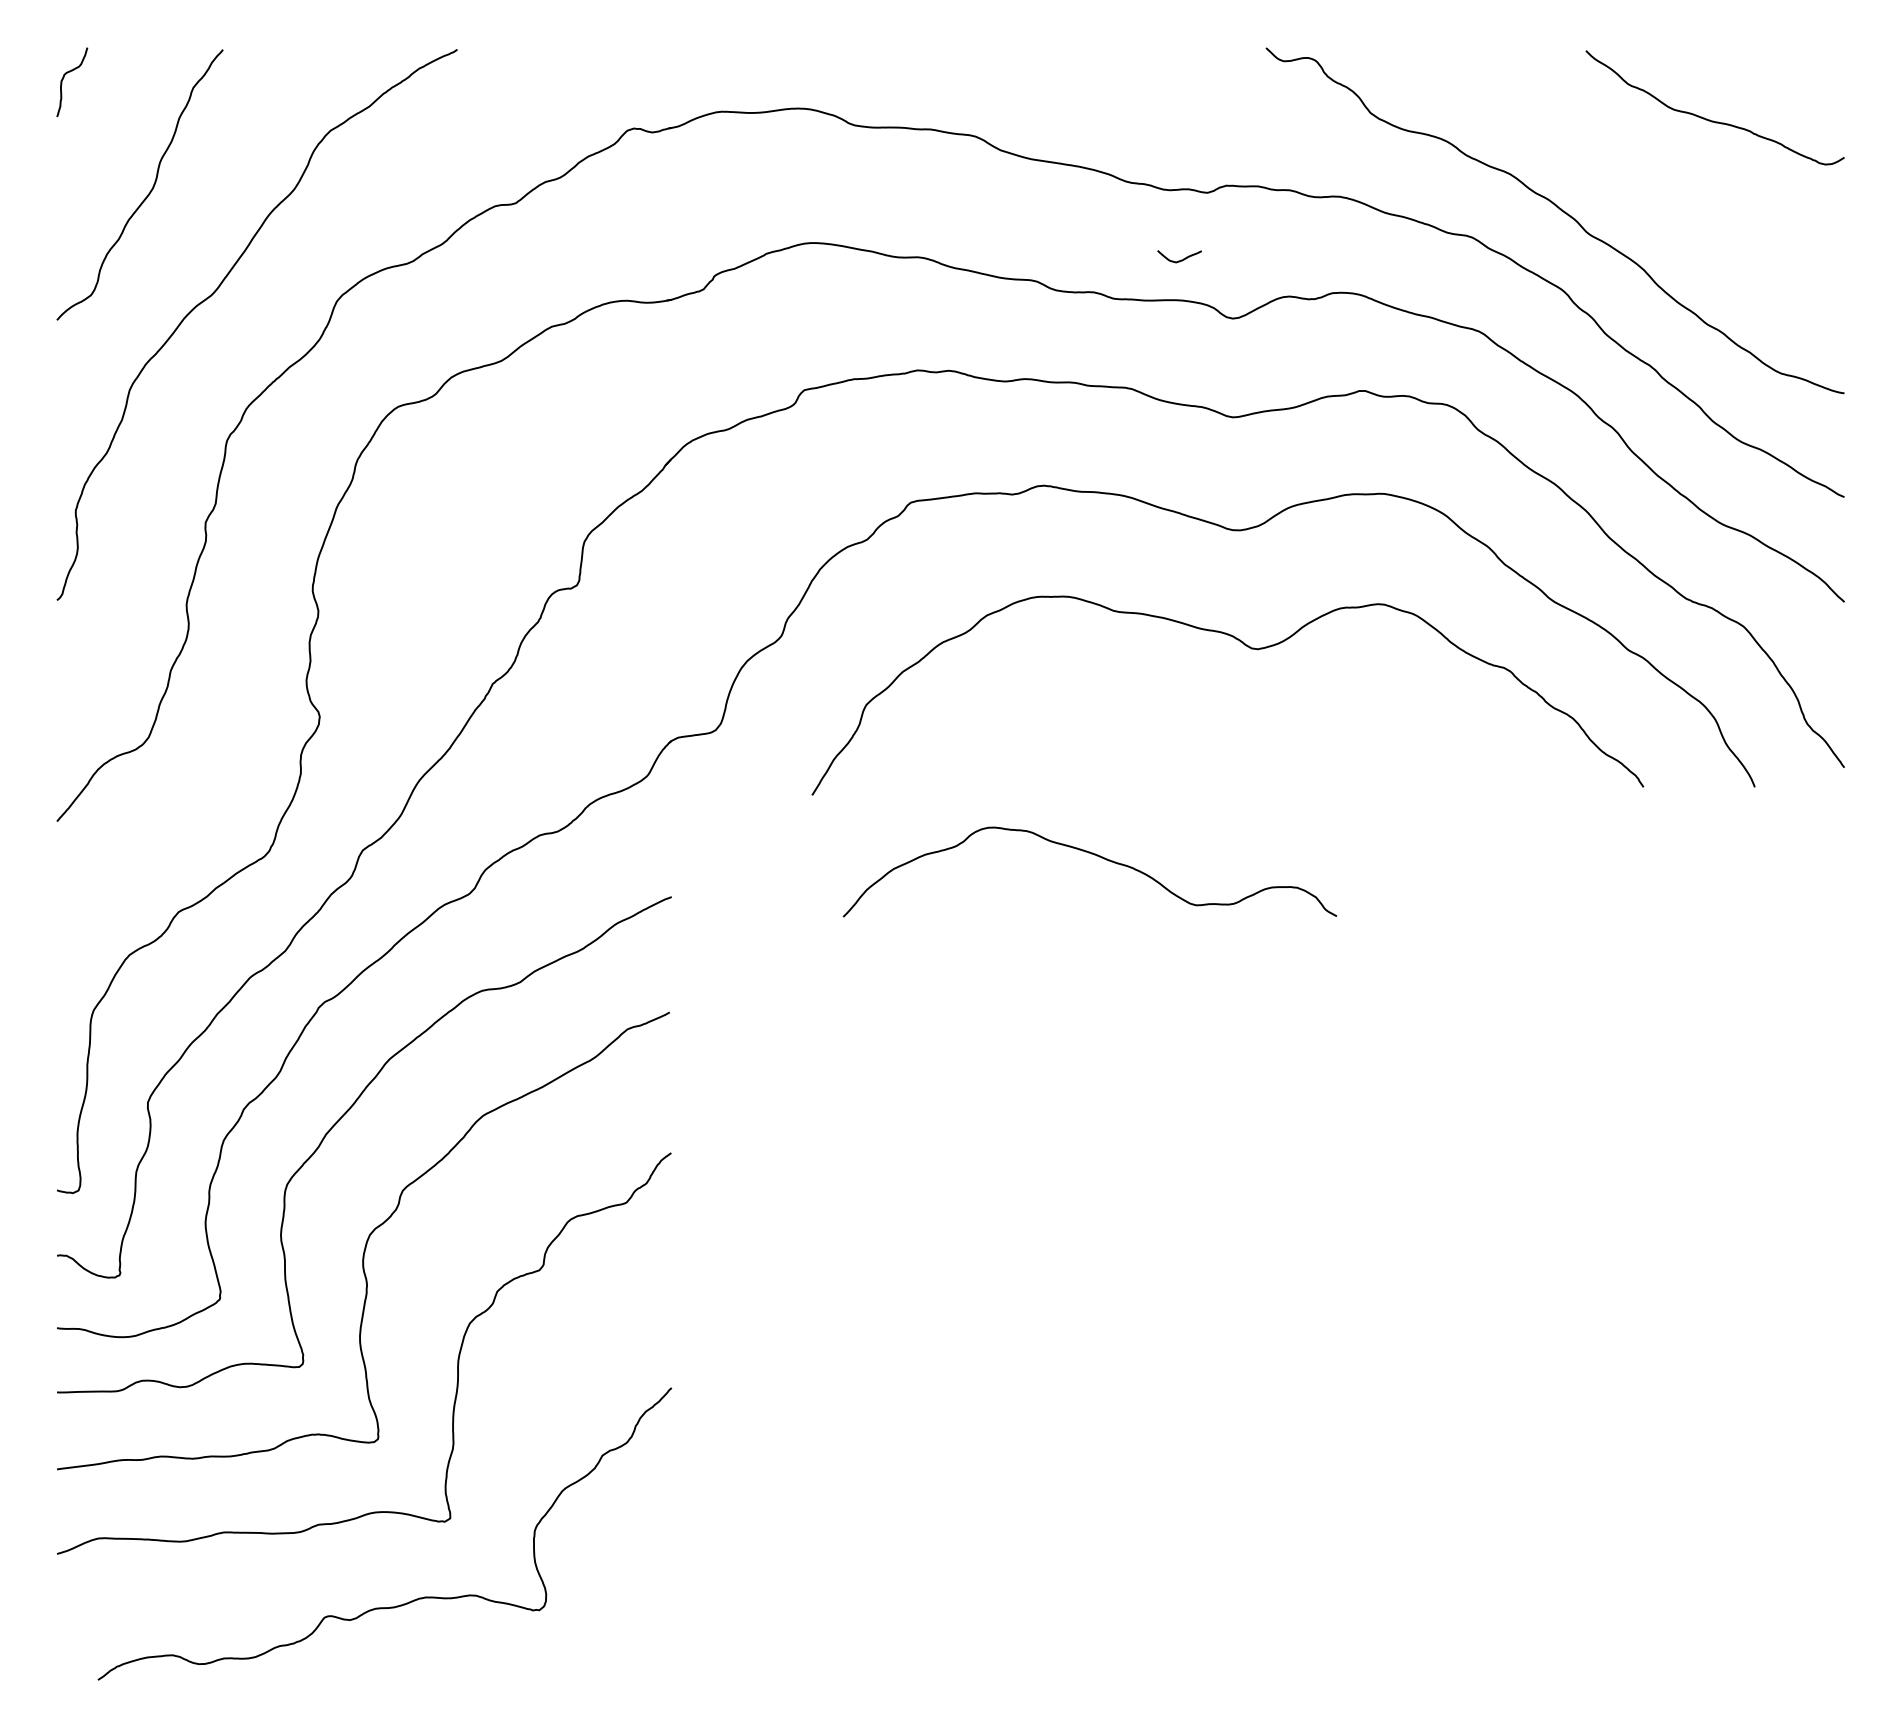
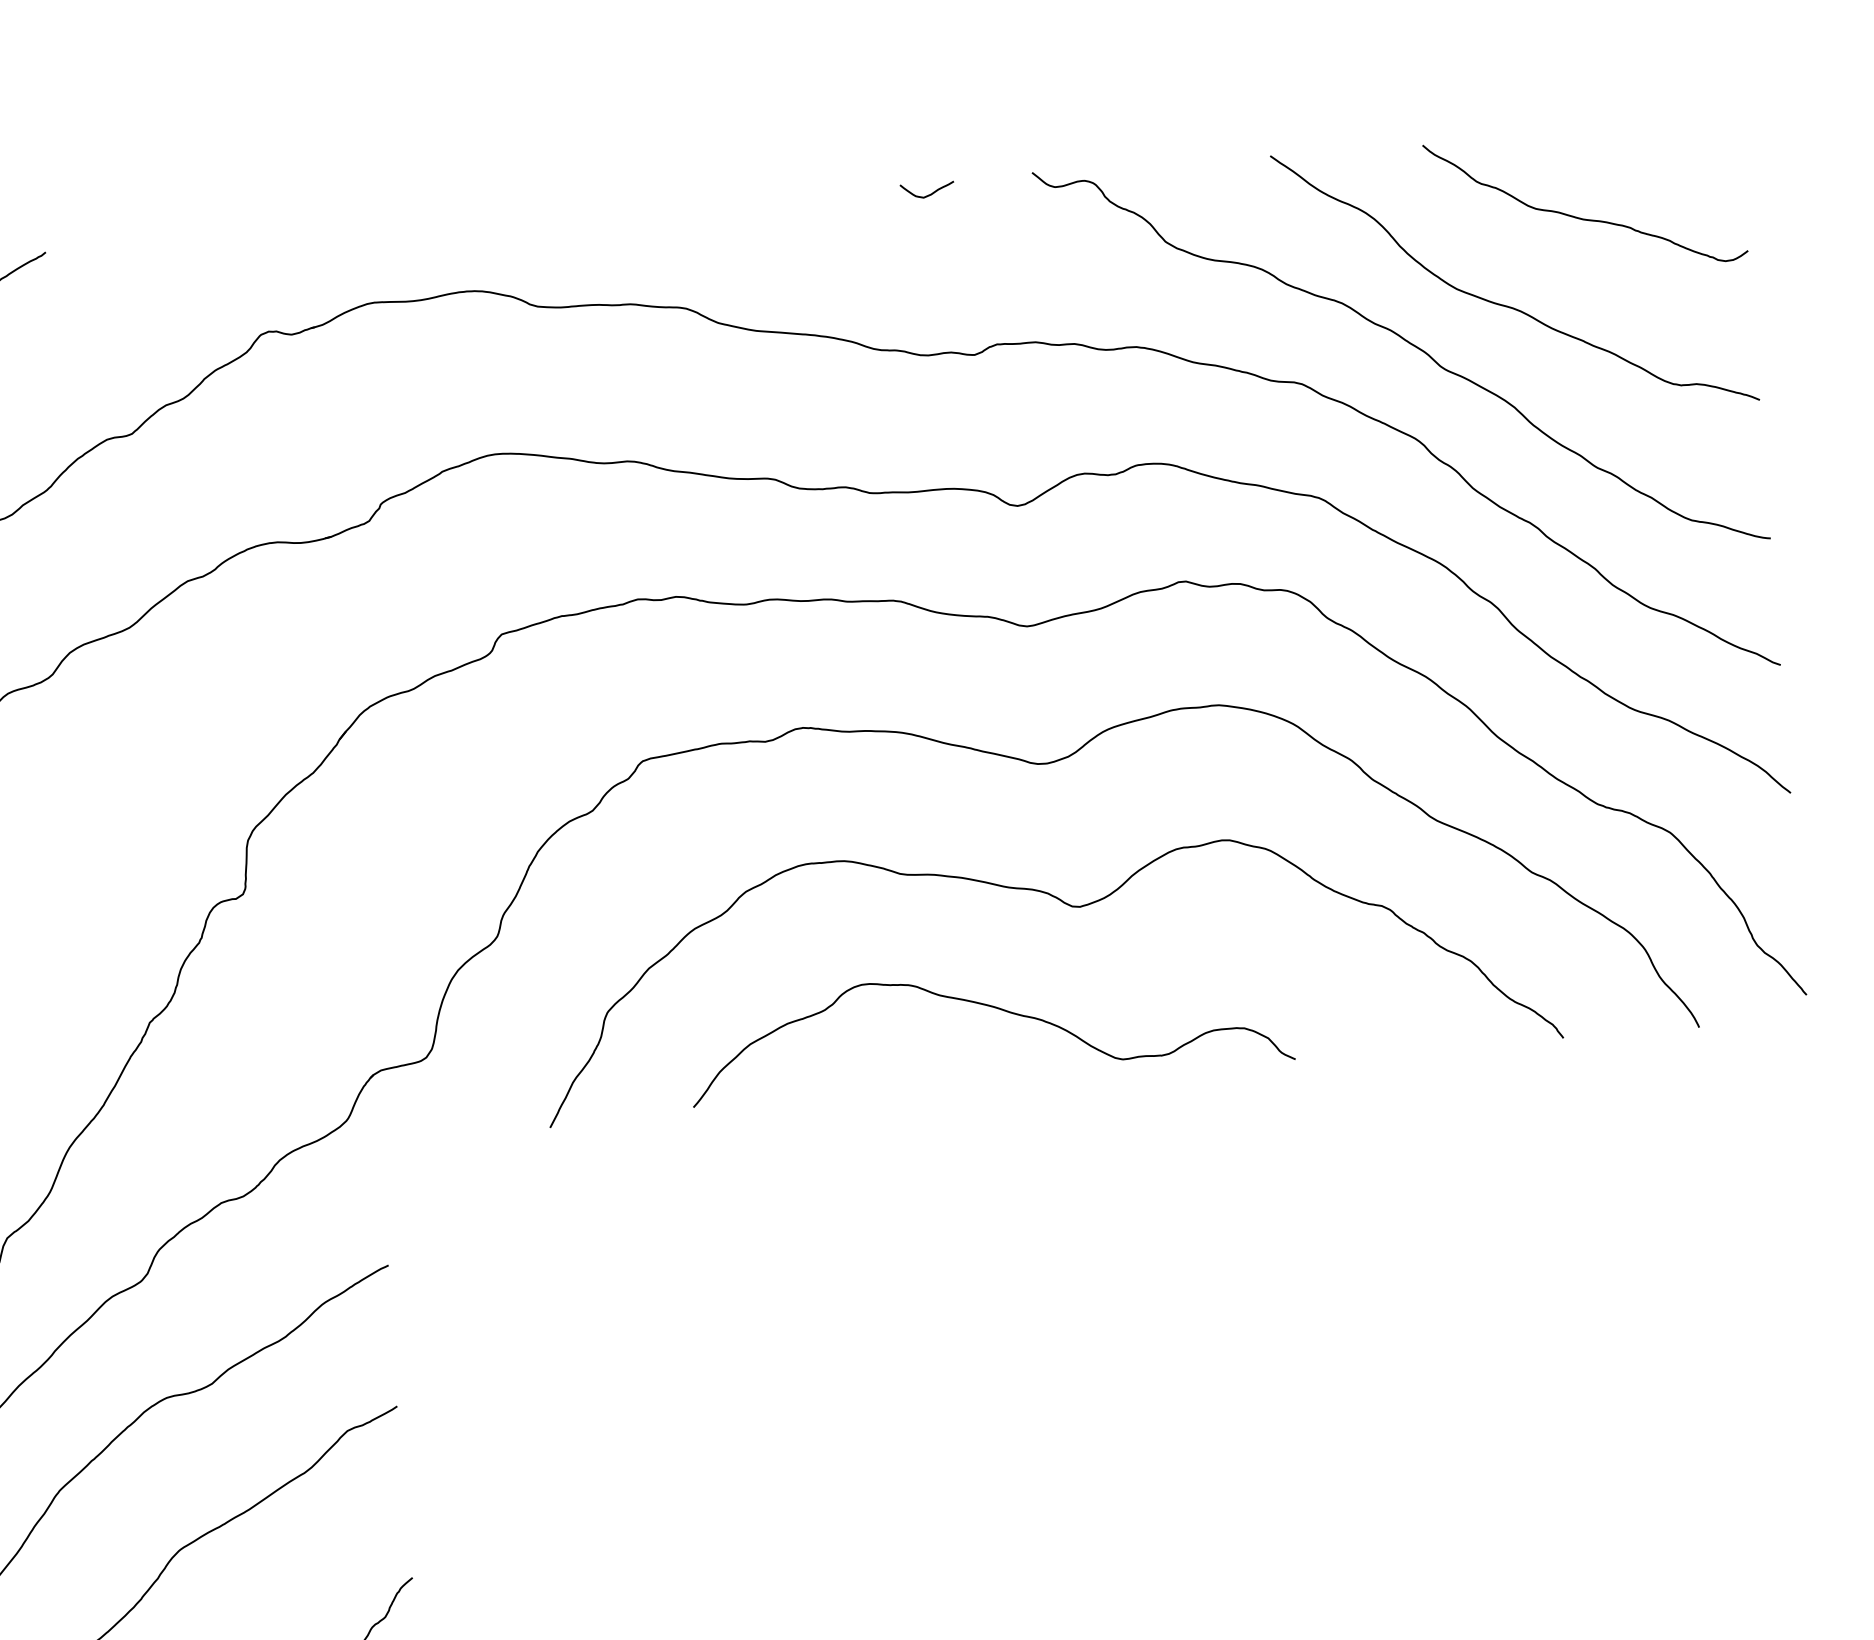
curve: (1642, 185) -> (1504, 304), added
curve: (1181, 259) -> (929, 193), moved
curve: (1094, 855) -> (994, 1008), moved

